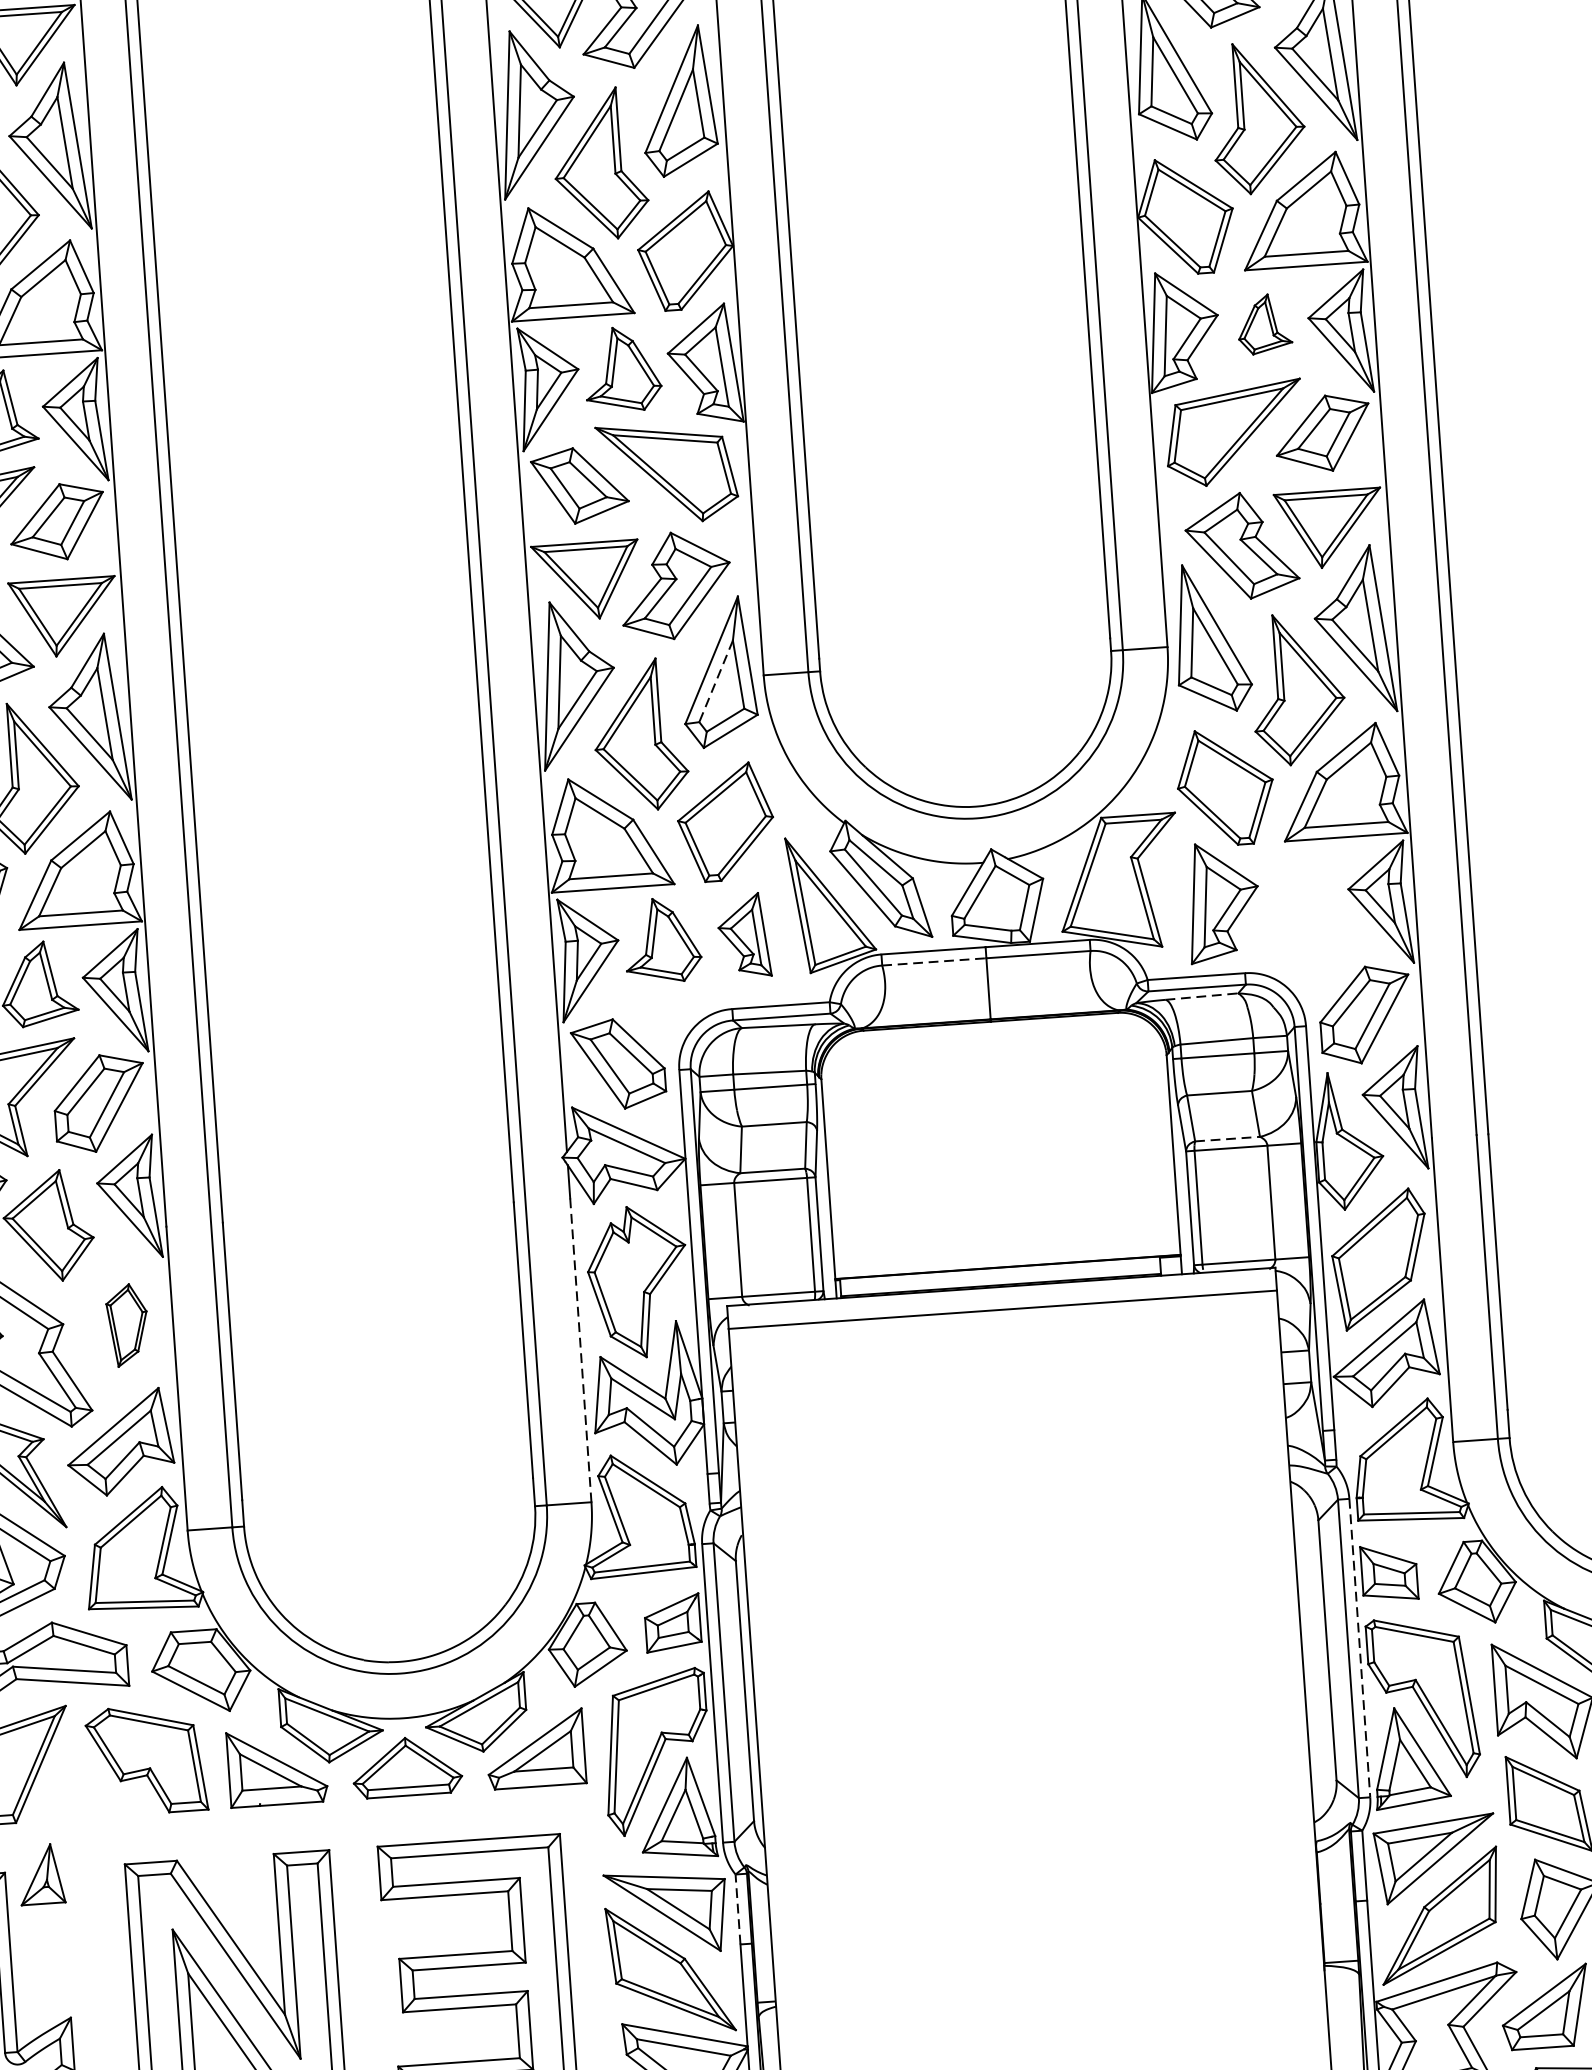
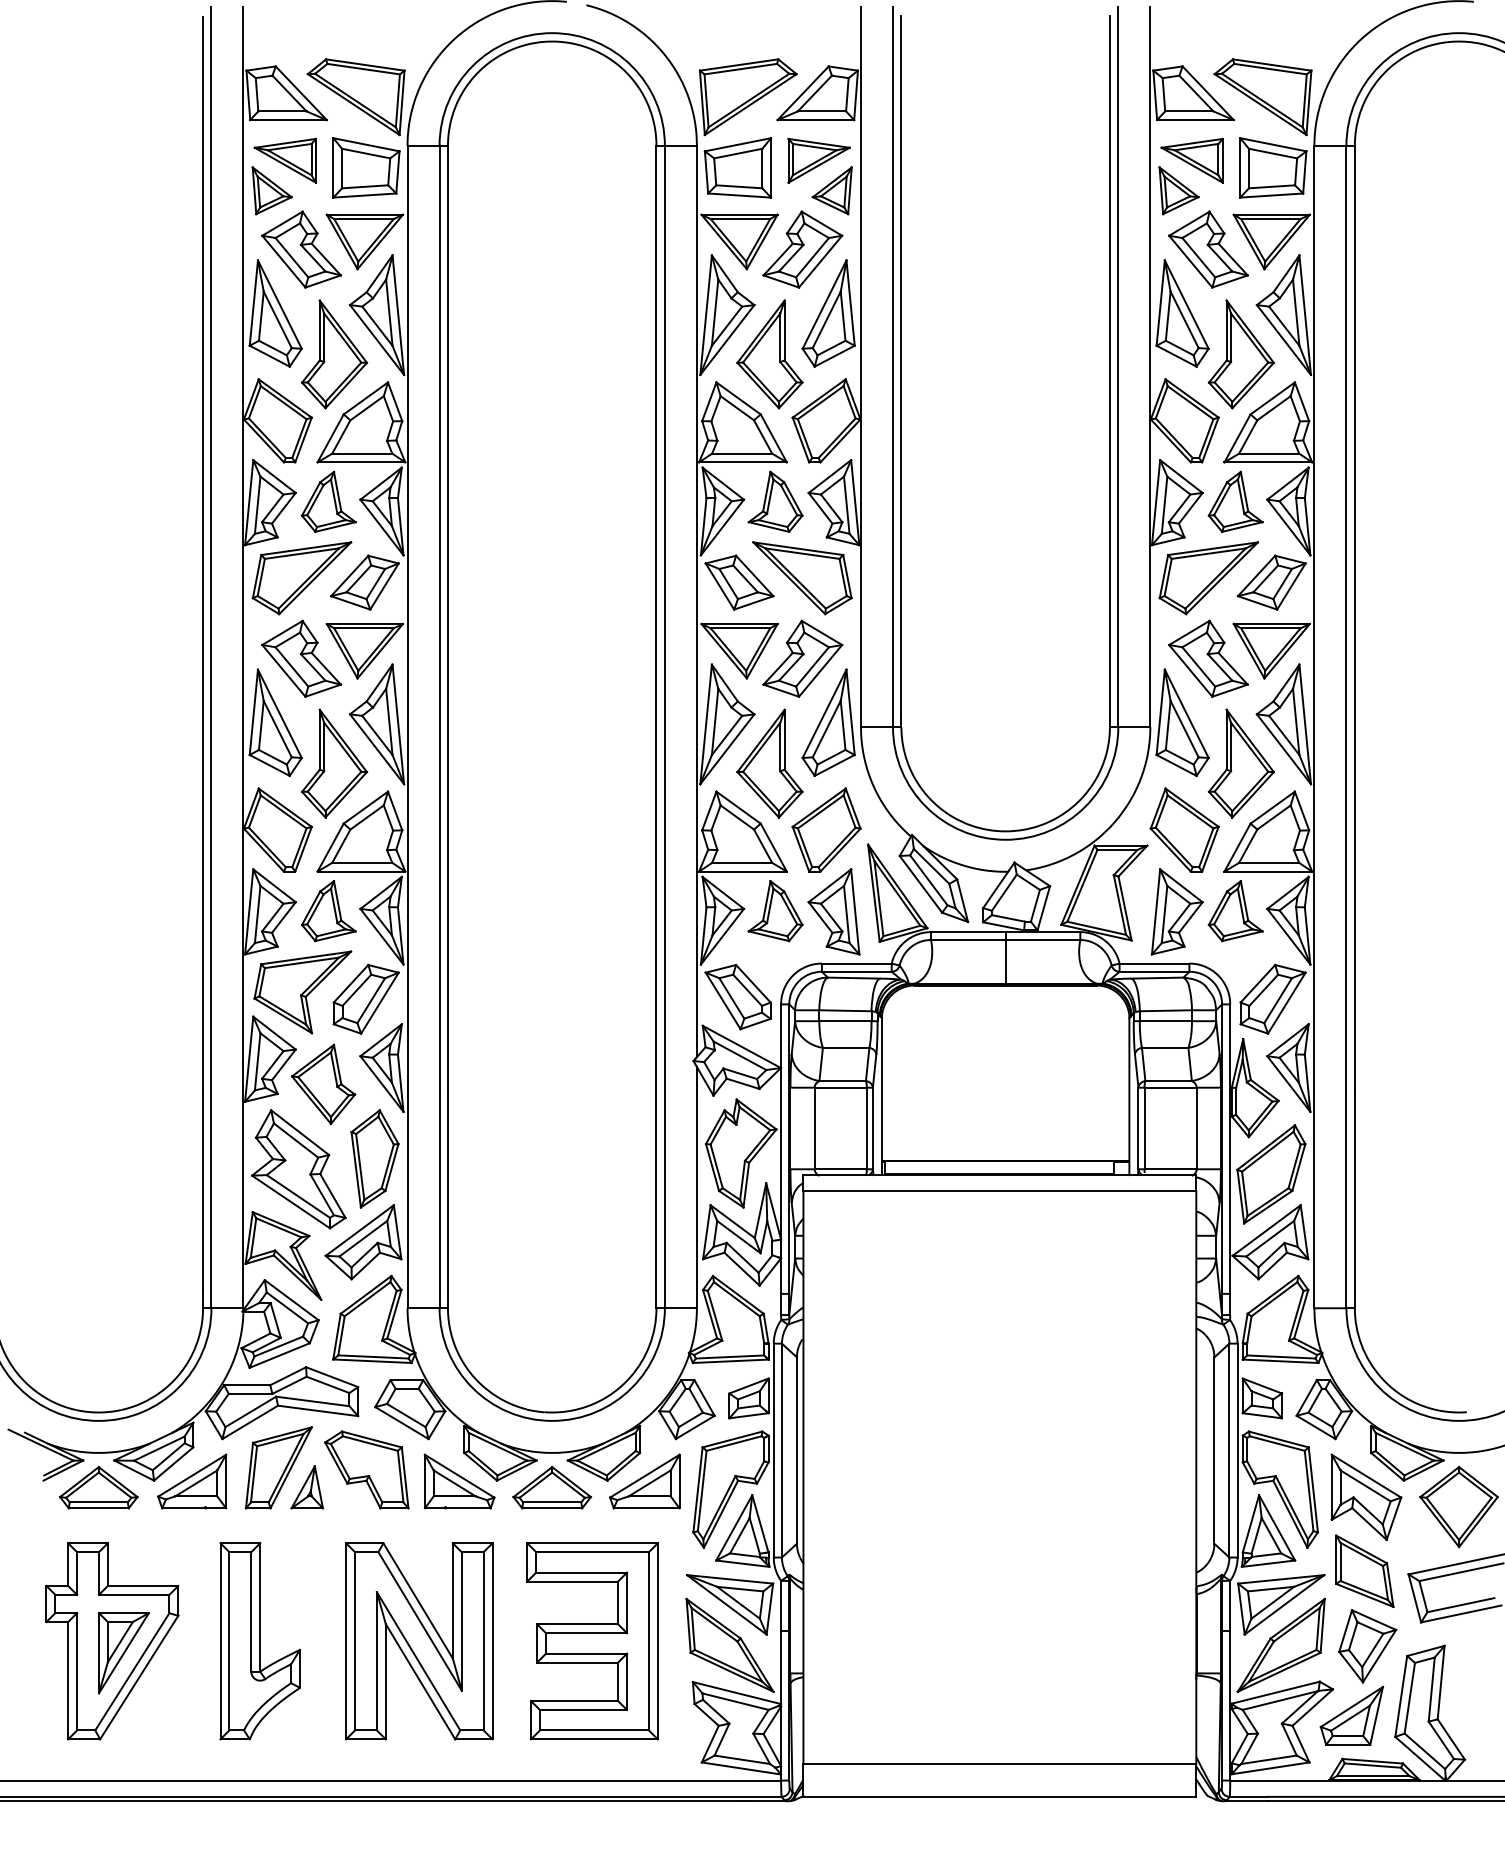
part: (1264, 323) -> (1235, 501), size x1.43
line: (715, 681) -> (826, 729), dashed -> solid
part: (1304, 896) -> (1235, 911), added
part: (743, 935) -> (833, 911), size x1.43
line: (934, 962) -> (968, 940), dashed -> solid
line: (1202, 997) -> (1157, 978), dashed -> solid
line: (1228, 1139) -> (1169, 1081), dashed -> solid
part: (126, 1324) -> (374, 1158), size x1.67
line: (580, 1350) -> (696, 1199), dashed -> solid
line: (1359, 1648) -> (1237, 1450), dashed -> solid
part: (40, 1874) -> (306, 1487), moved
line: (738, 1908) -> (781, 1605), dashed -> solid

